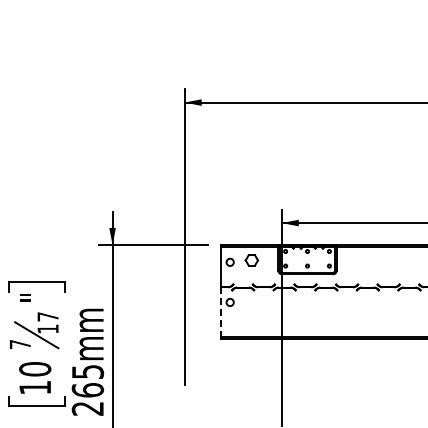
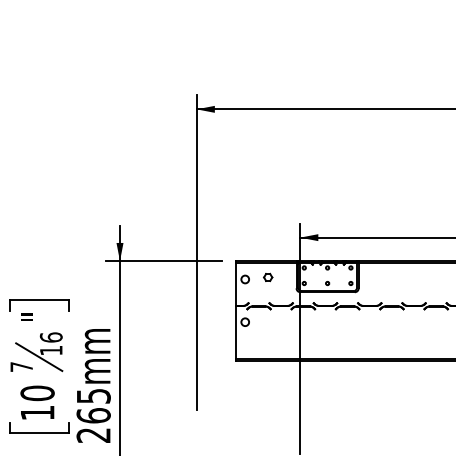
part: (251, 260) -> (267, 277), size x0.62
line: (221, 312) -> (235, 332), dashed -> solid
text: (47, 316) -> (50, 337), 17 -> 16

